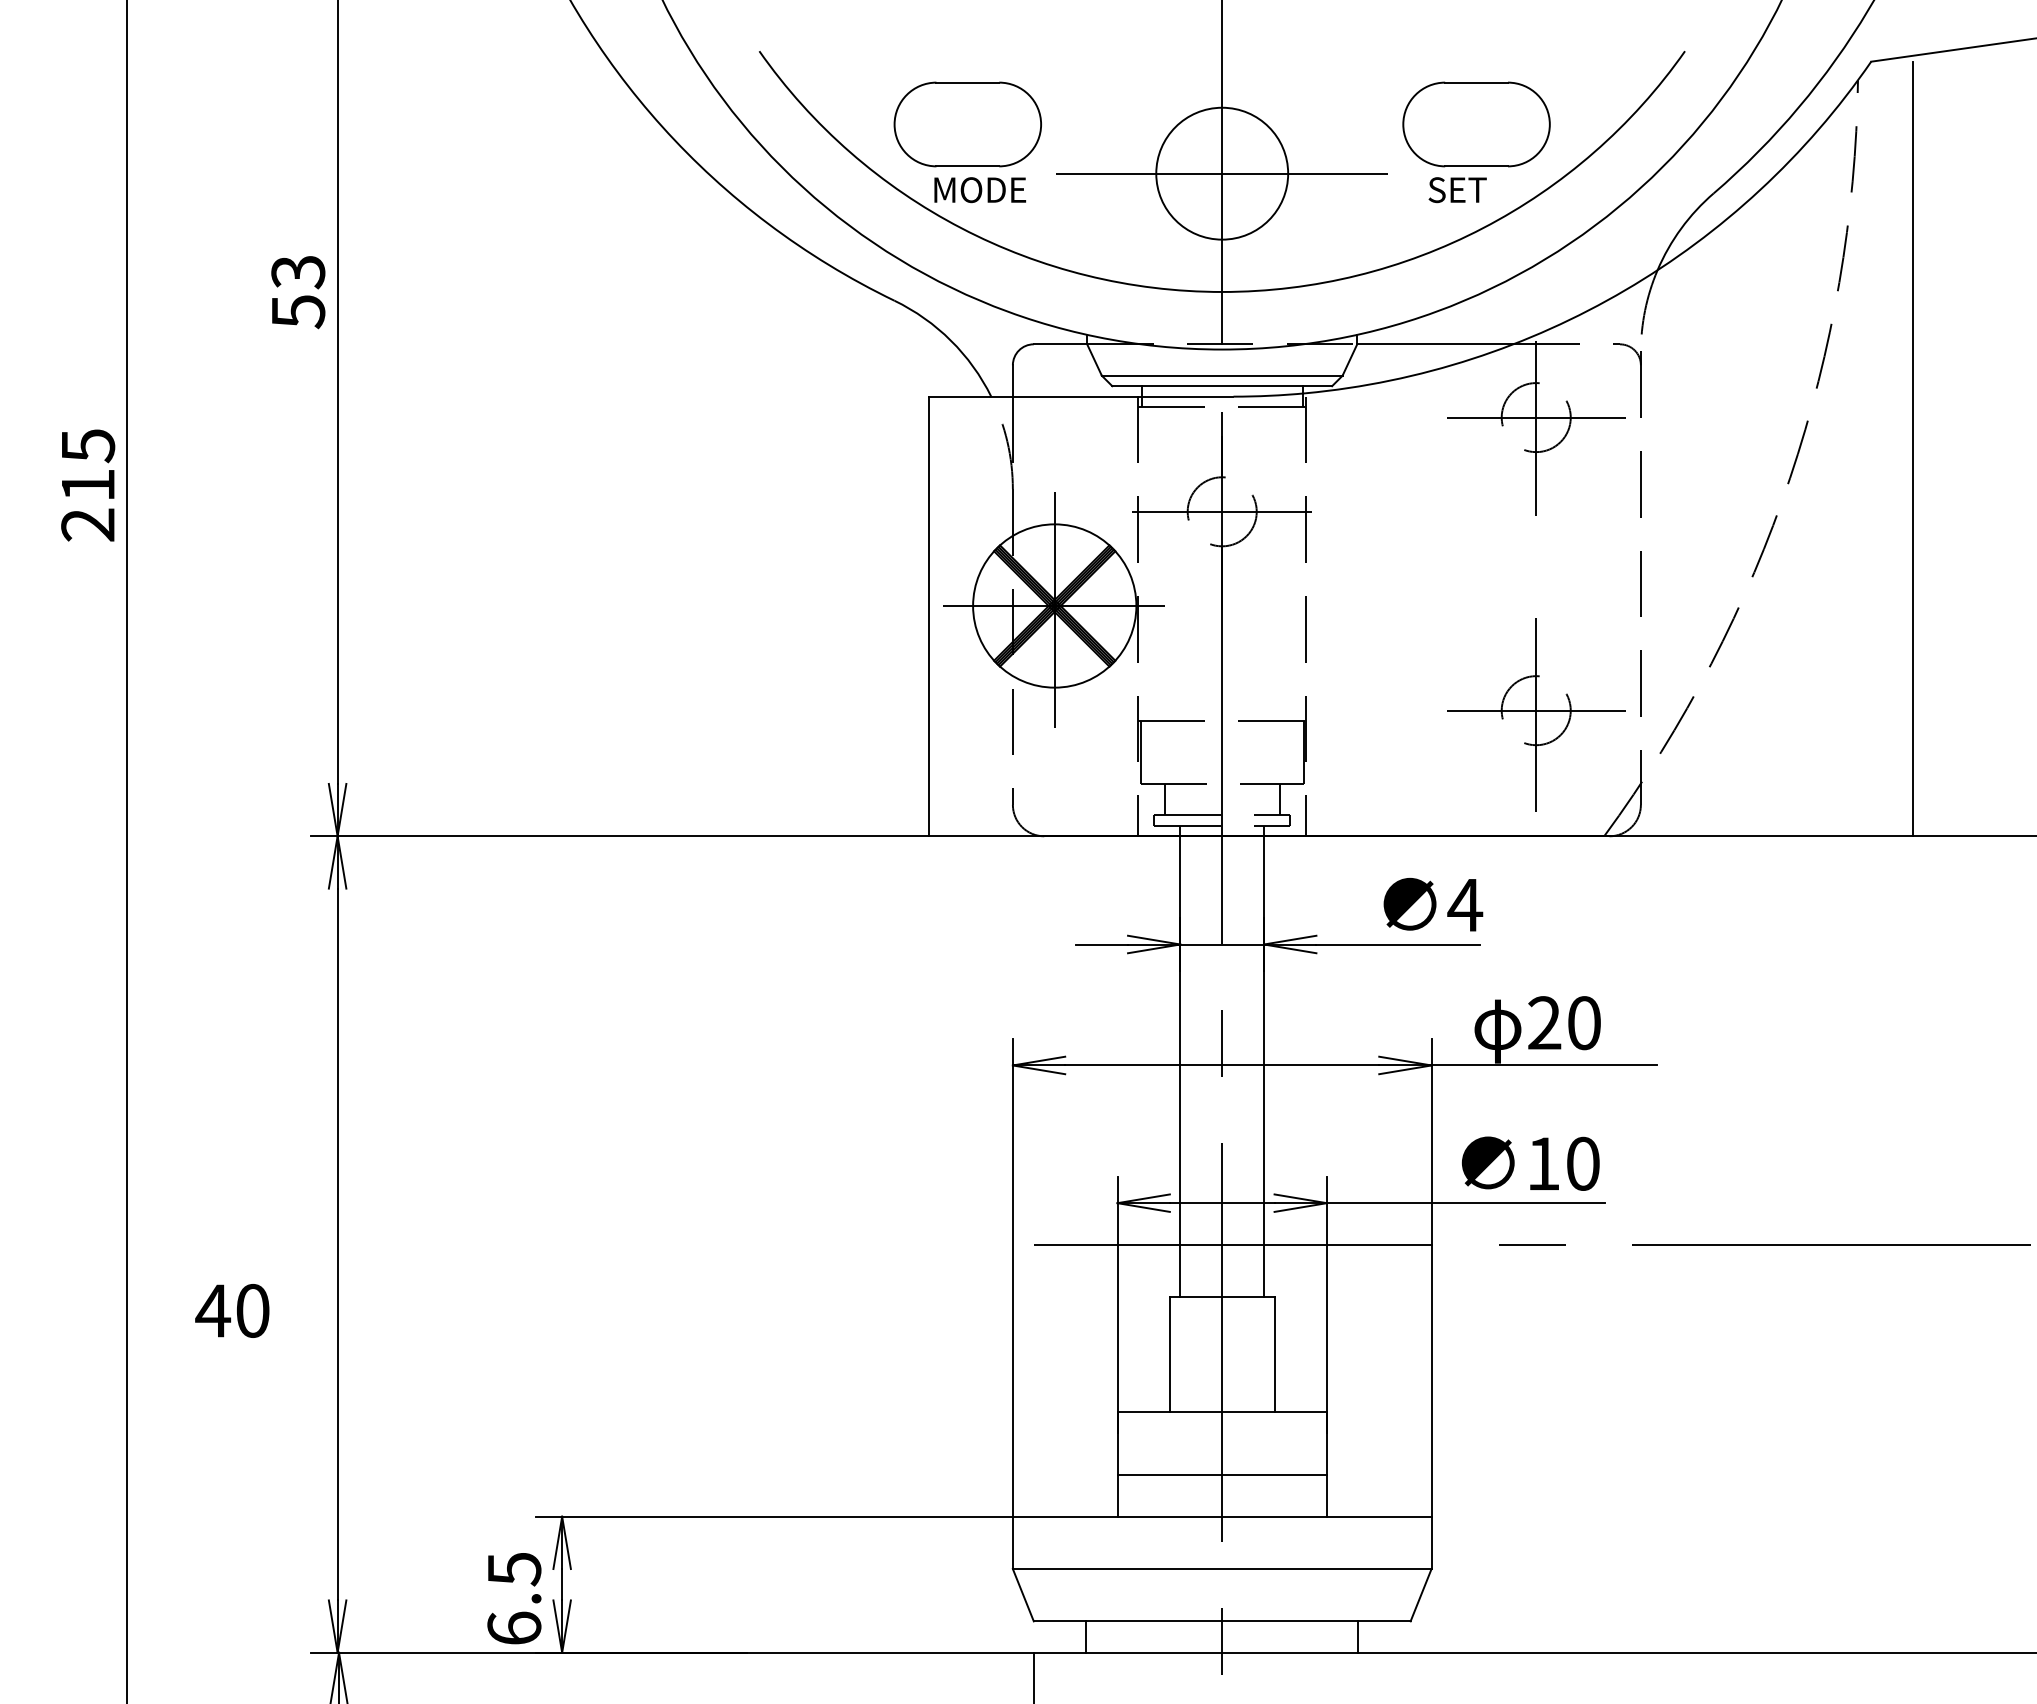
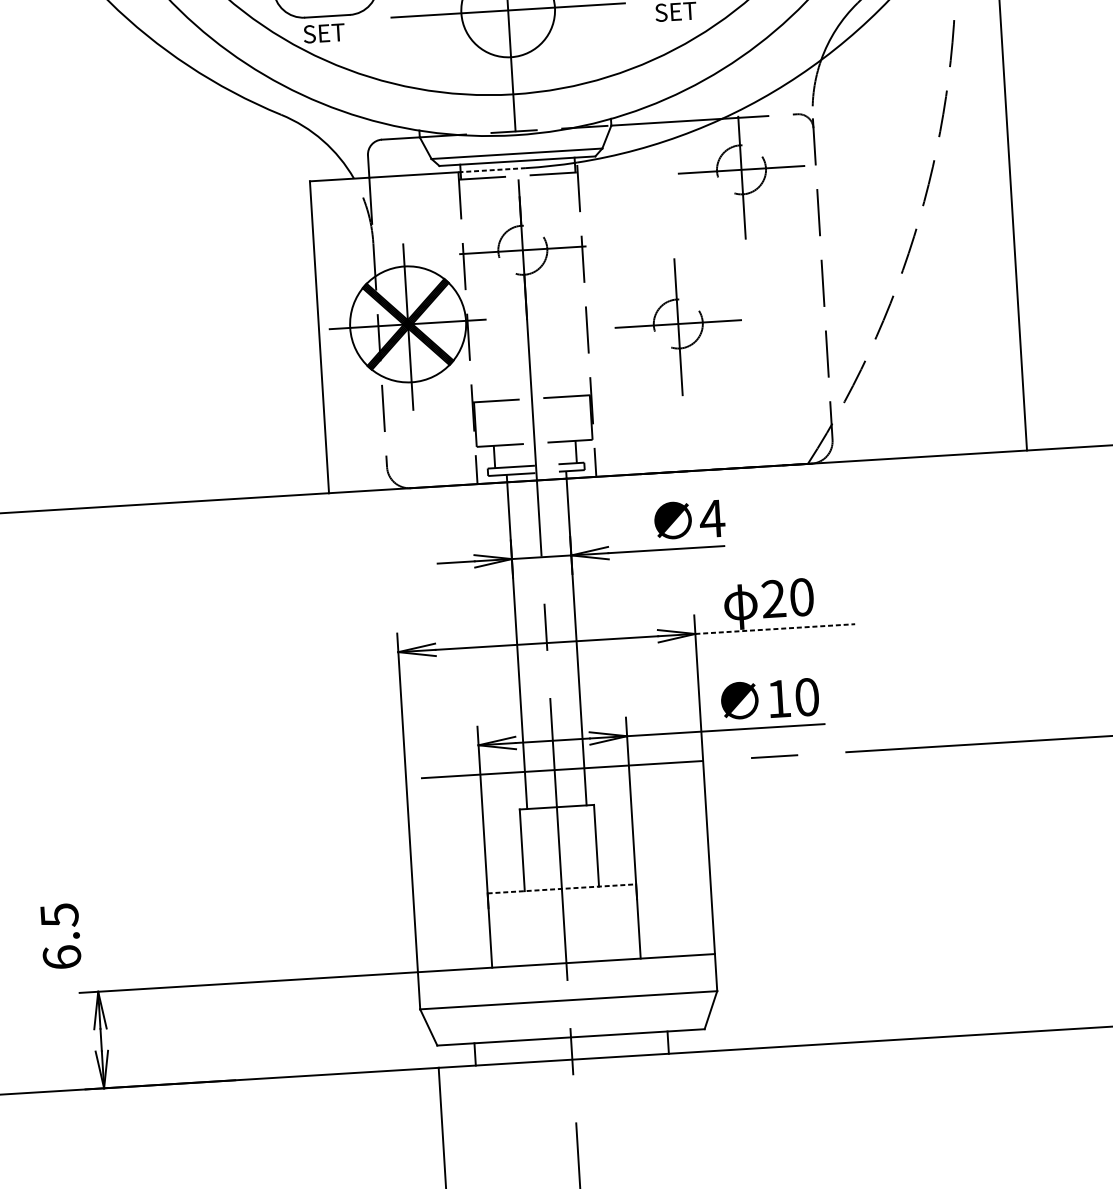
text: (979, 190) -> (336, 32), MODE -> SET
line: (1186, 396) -> (492, 170), solid -> dashed
part: (1536, 714) -> (678, 326), moved
line: (1544, 1065) -> (775, 629), solid -> dashed
line: (1222, 1412) -> (562, 889), solid -> dashed
line: (1221, 1474) -> (564, 933), removed
text: (514, 1598) -> (60, 936), moved

